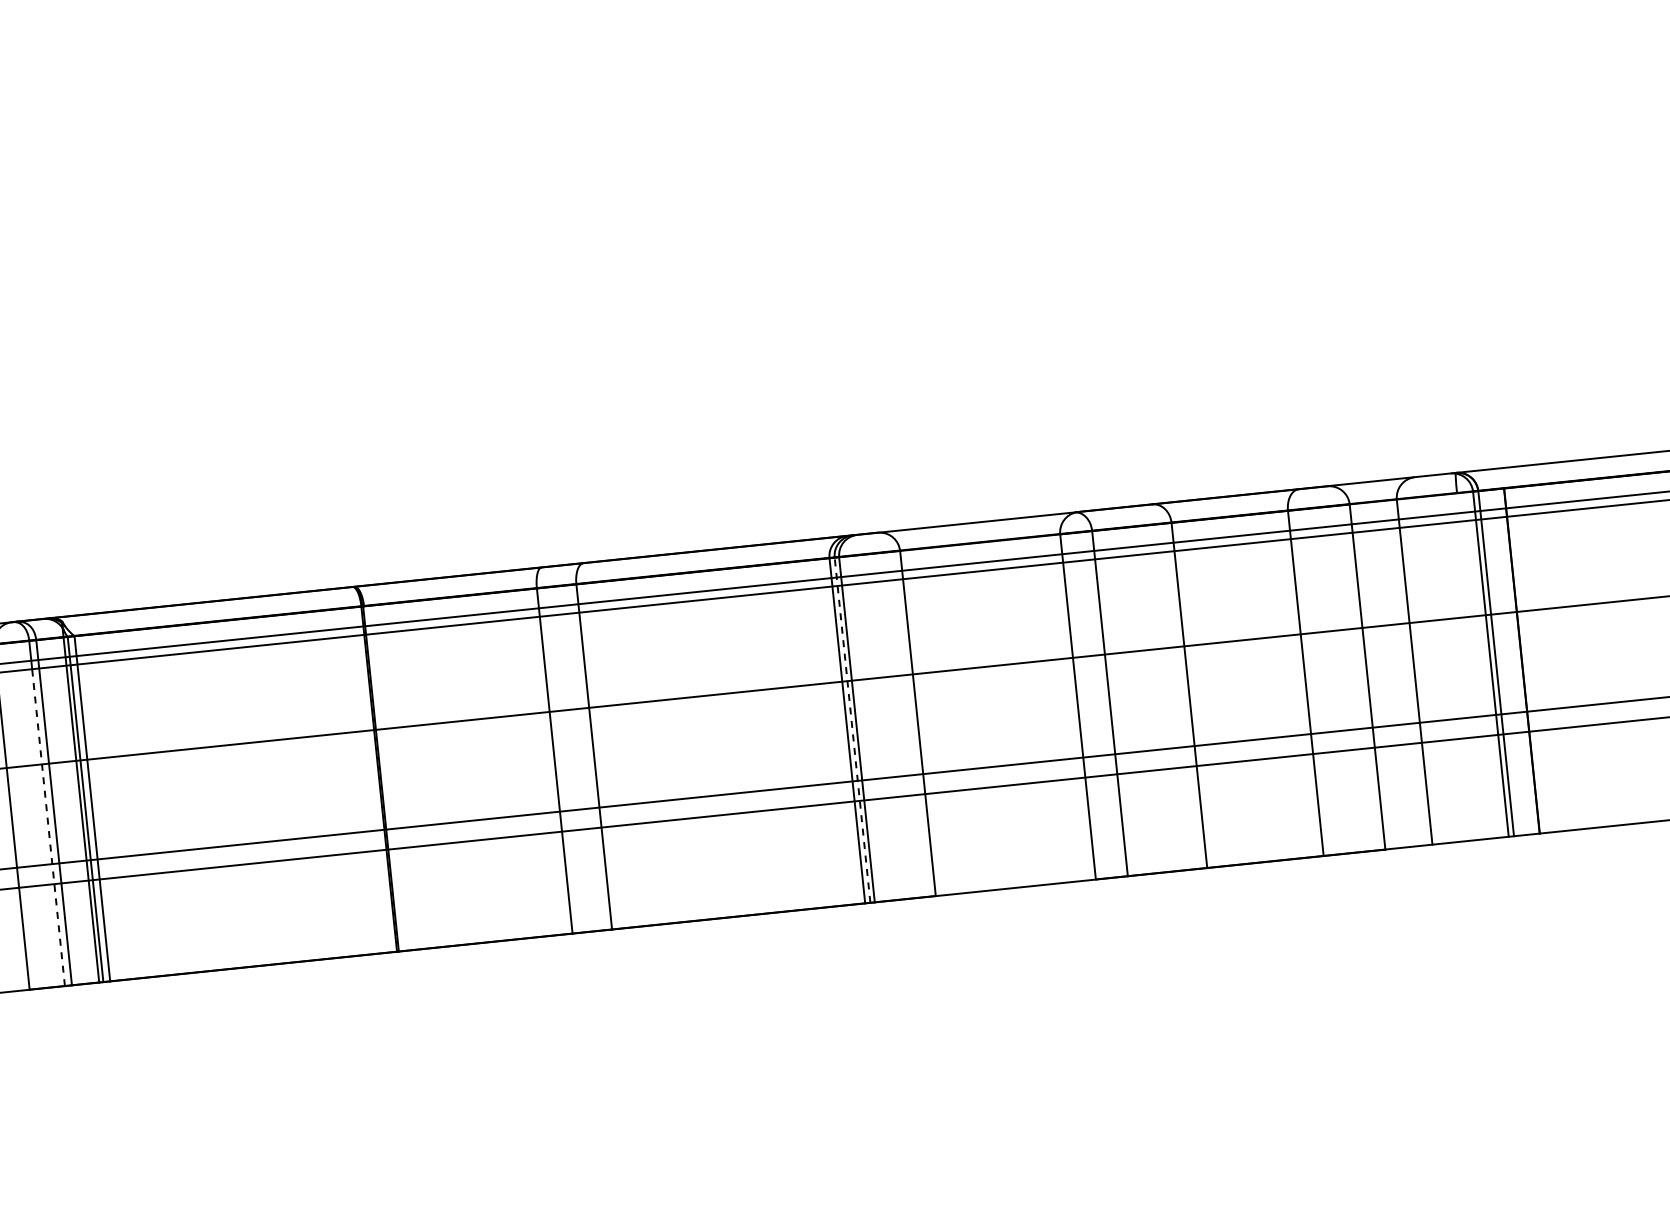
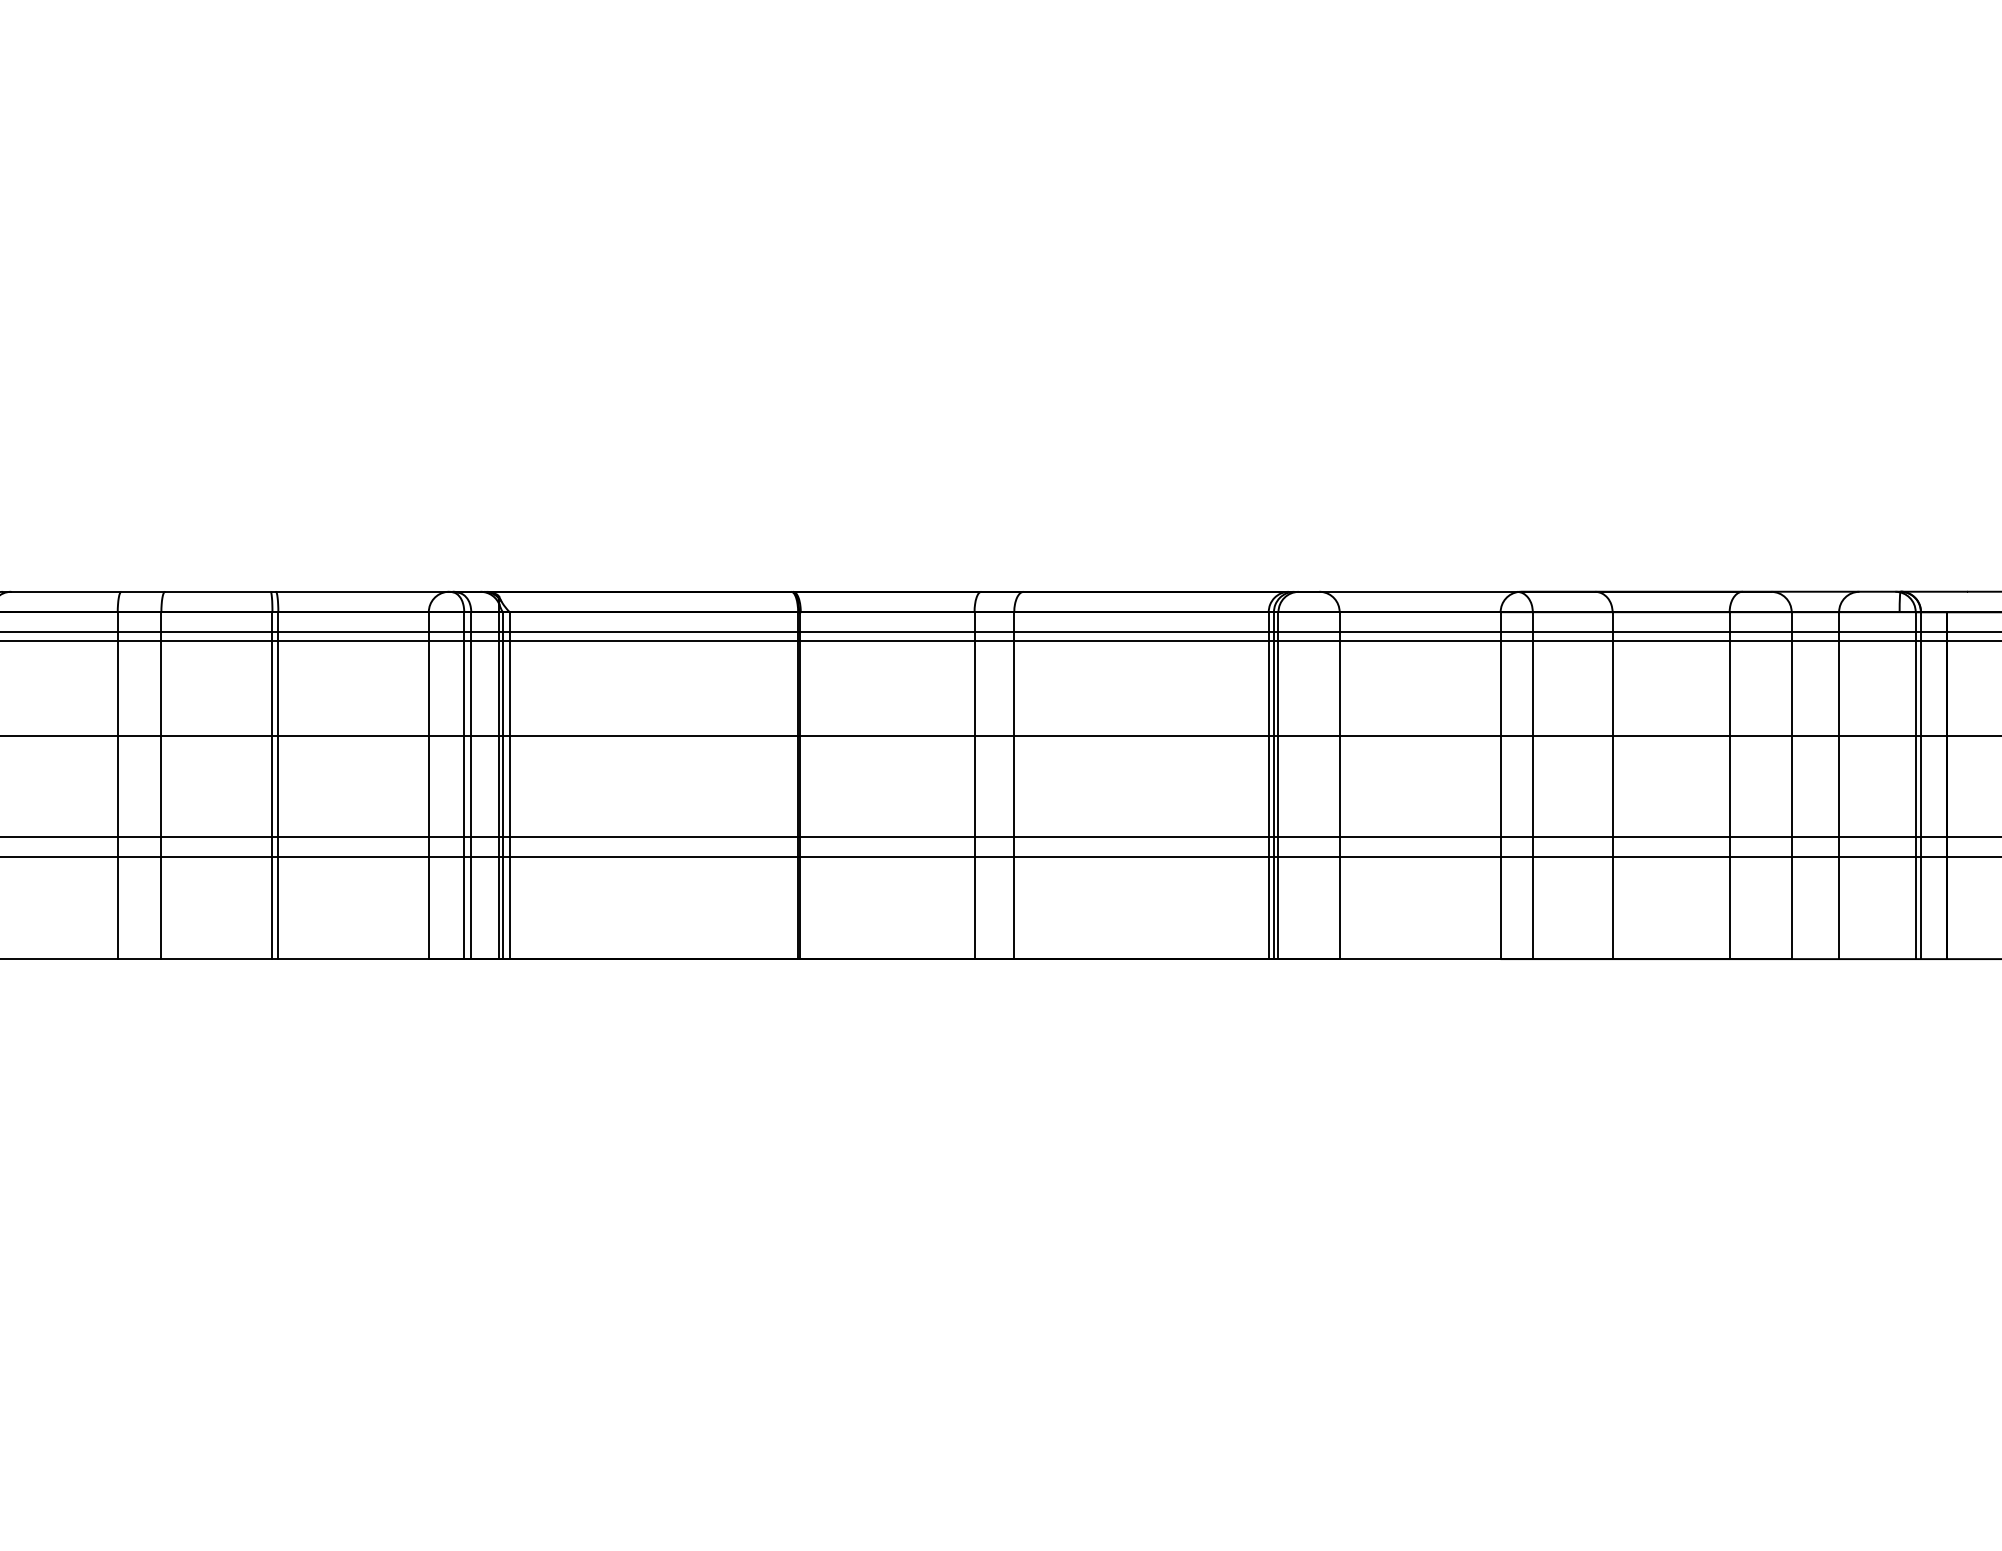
line: (852, 730) -> (1273, 785), dashed -> solid
line: (48, 827) -> (464, 799), dashed -> solid

